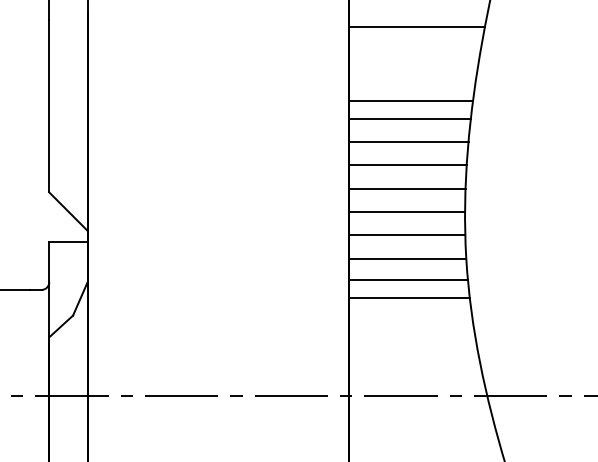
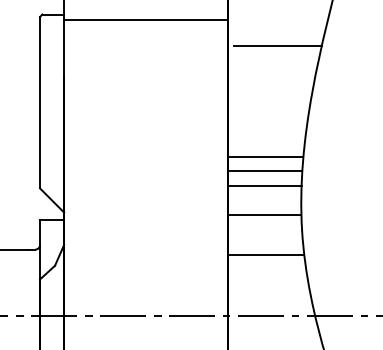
line: (416, 27) -> (270, 84), removed
line: (411, 101) -> (267, 131), removed
line: (409, 119) -> (266, 142), removed
line: (406, 211) -> (264, 200), removed
line: (408, 257) -> (265, 229), removed
line: (408, 280) -> (265, 243), removed

